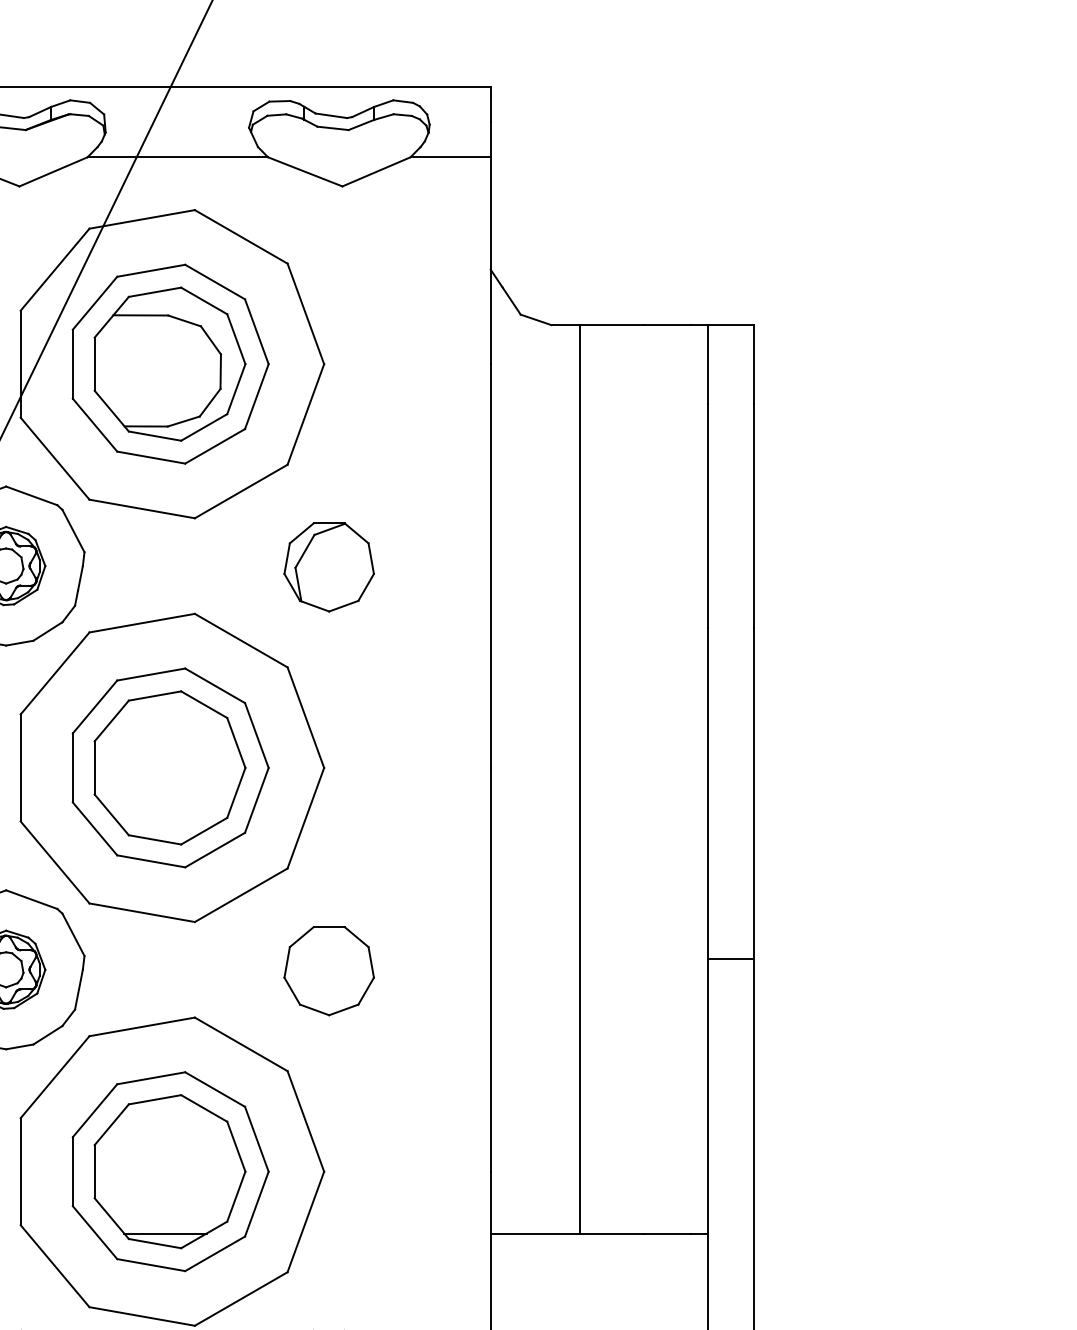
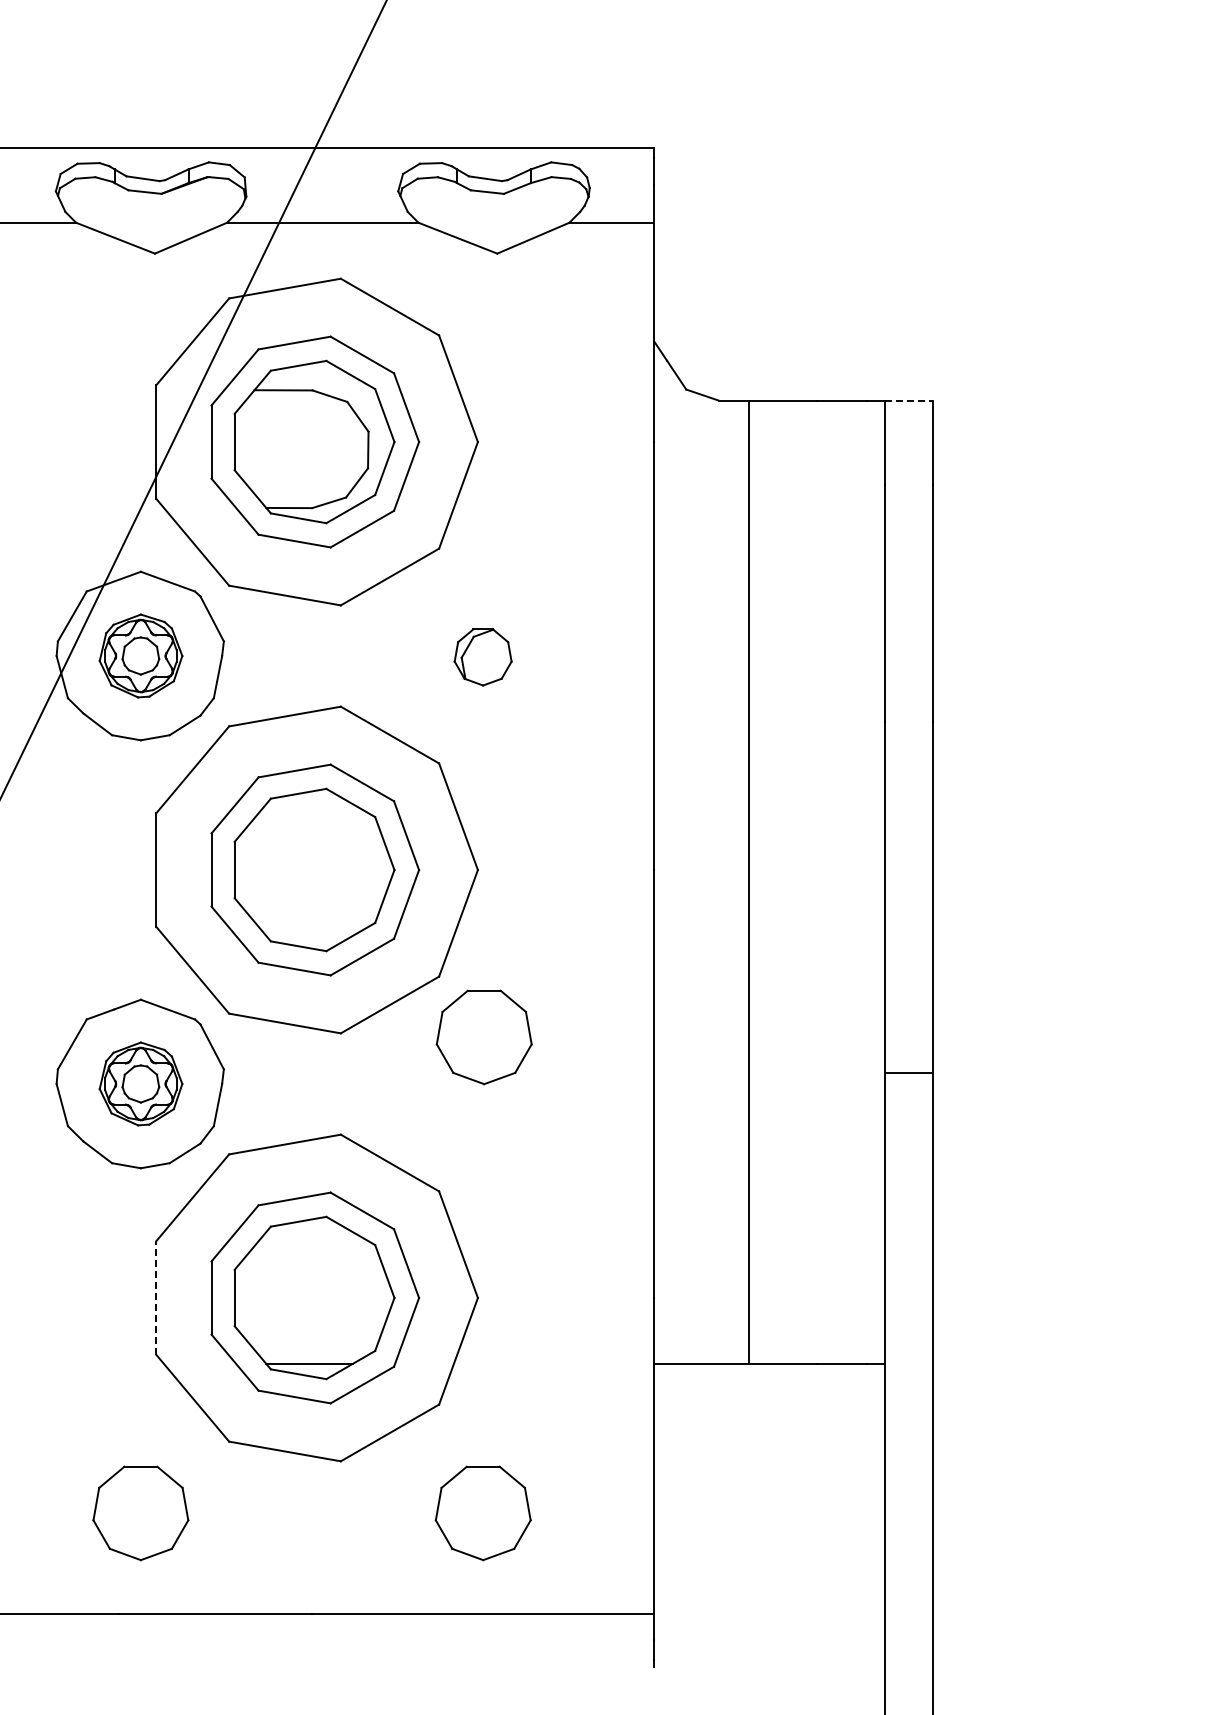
line: (731, 324) -> (909, 400), solid -> dashed
part: (328, 567) -> (482, 657), size x0.6
part: (328, 971) -> (483, 1037), moved
line: (20, 1172) -> (156, 1298), solid -> dashed

